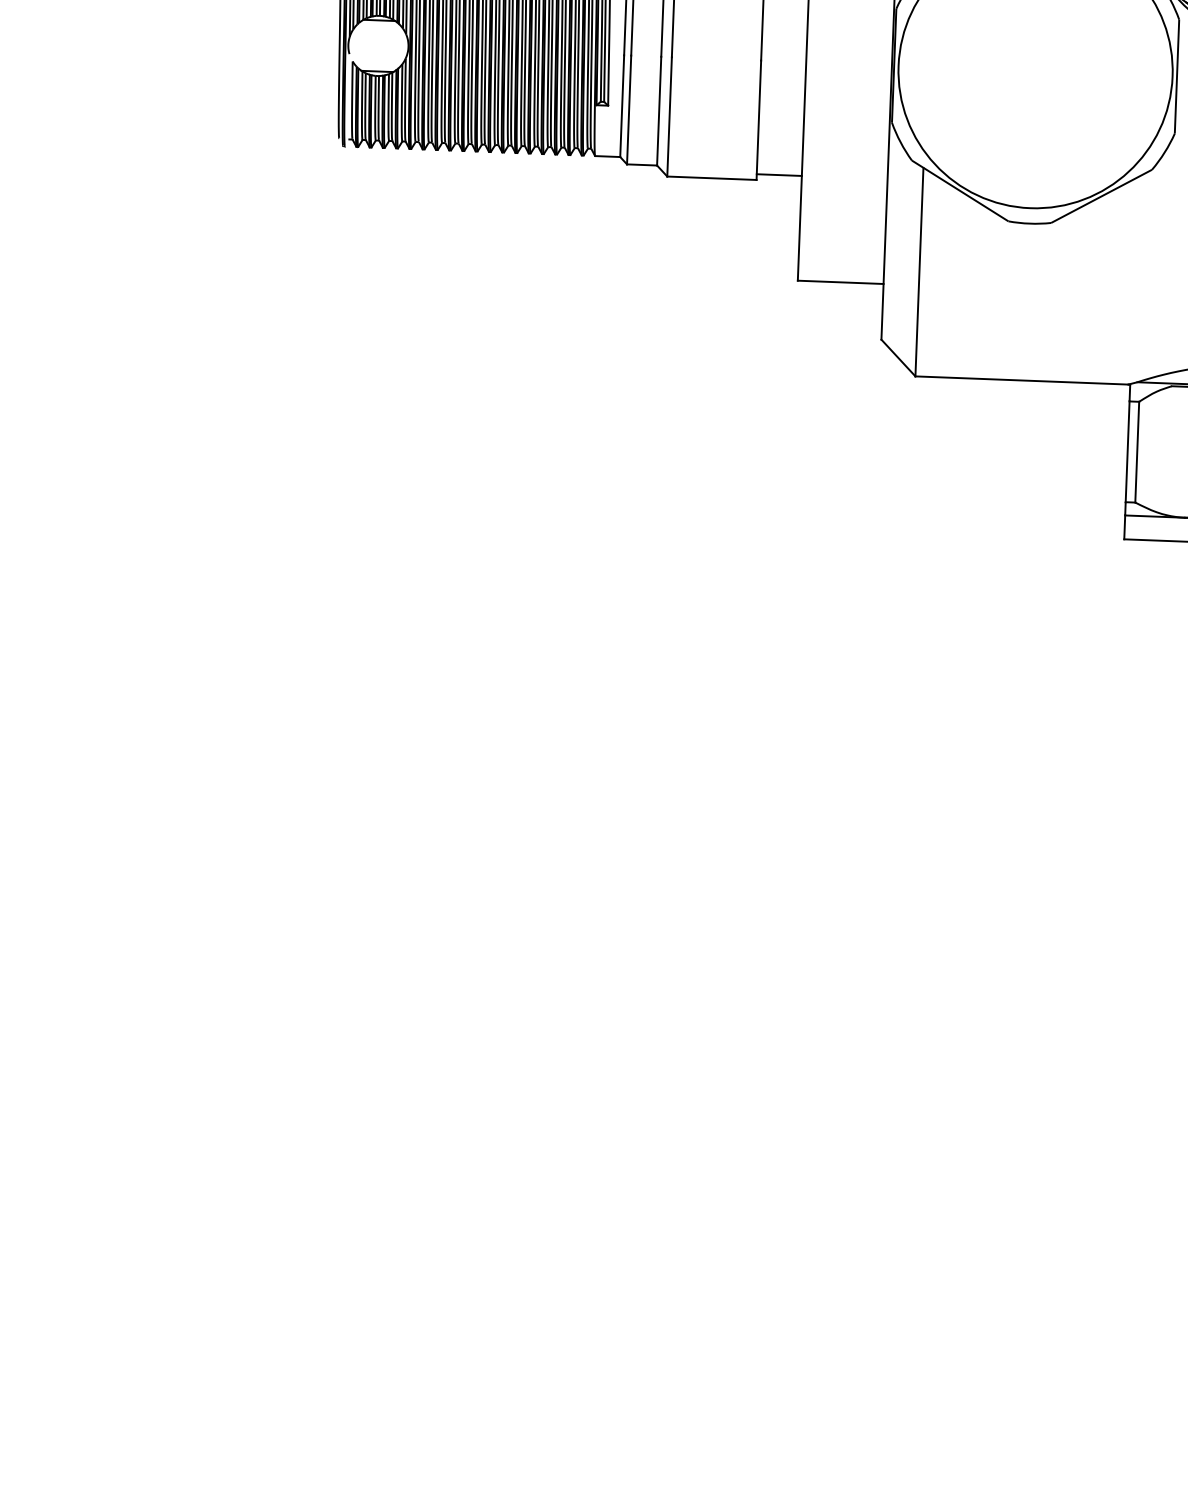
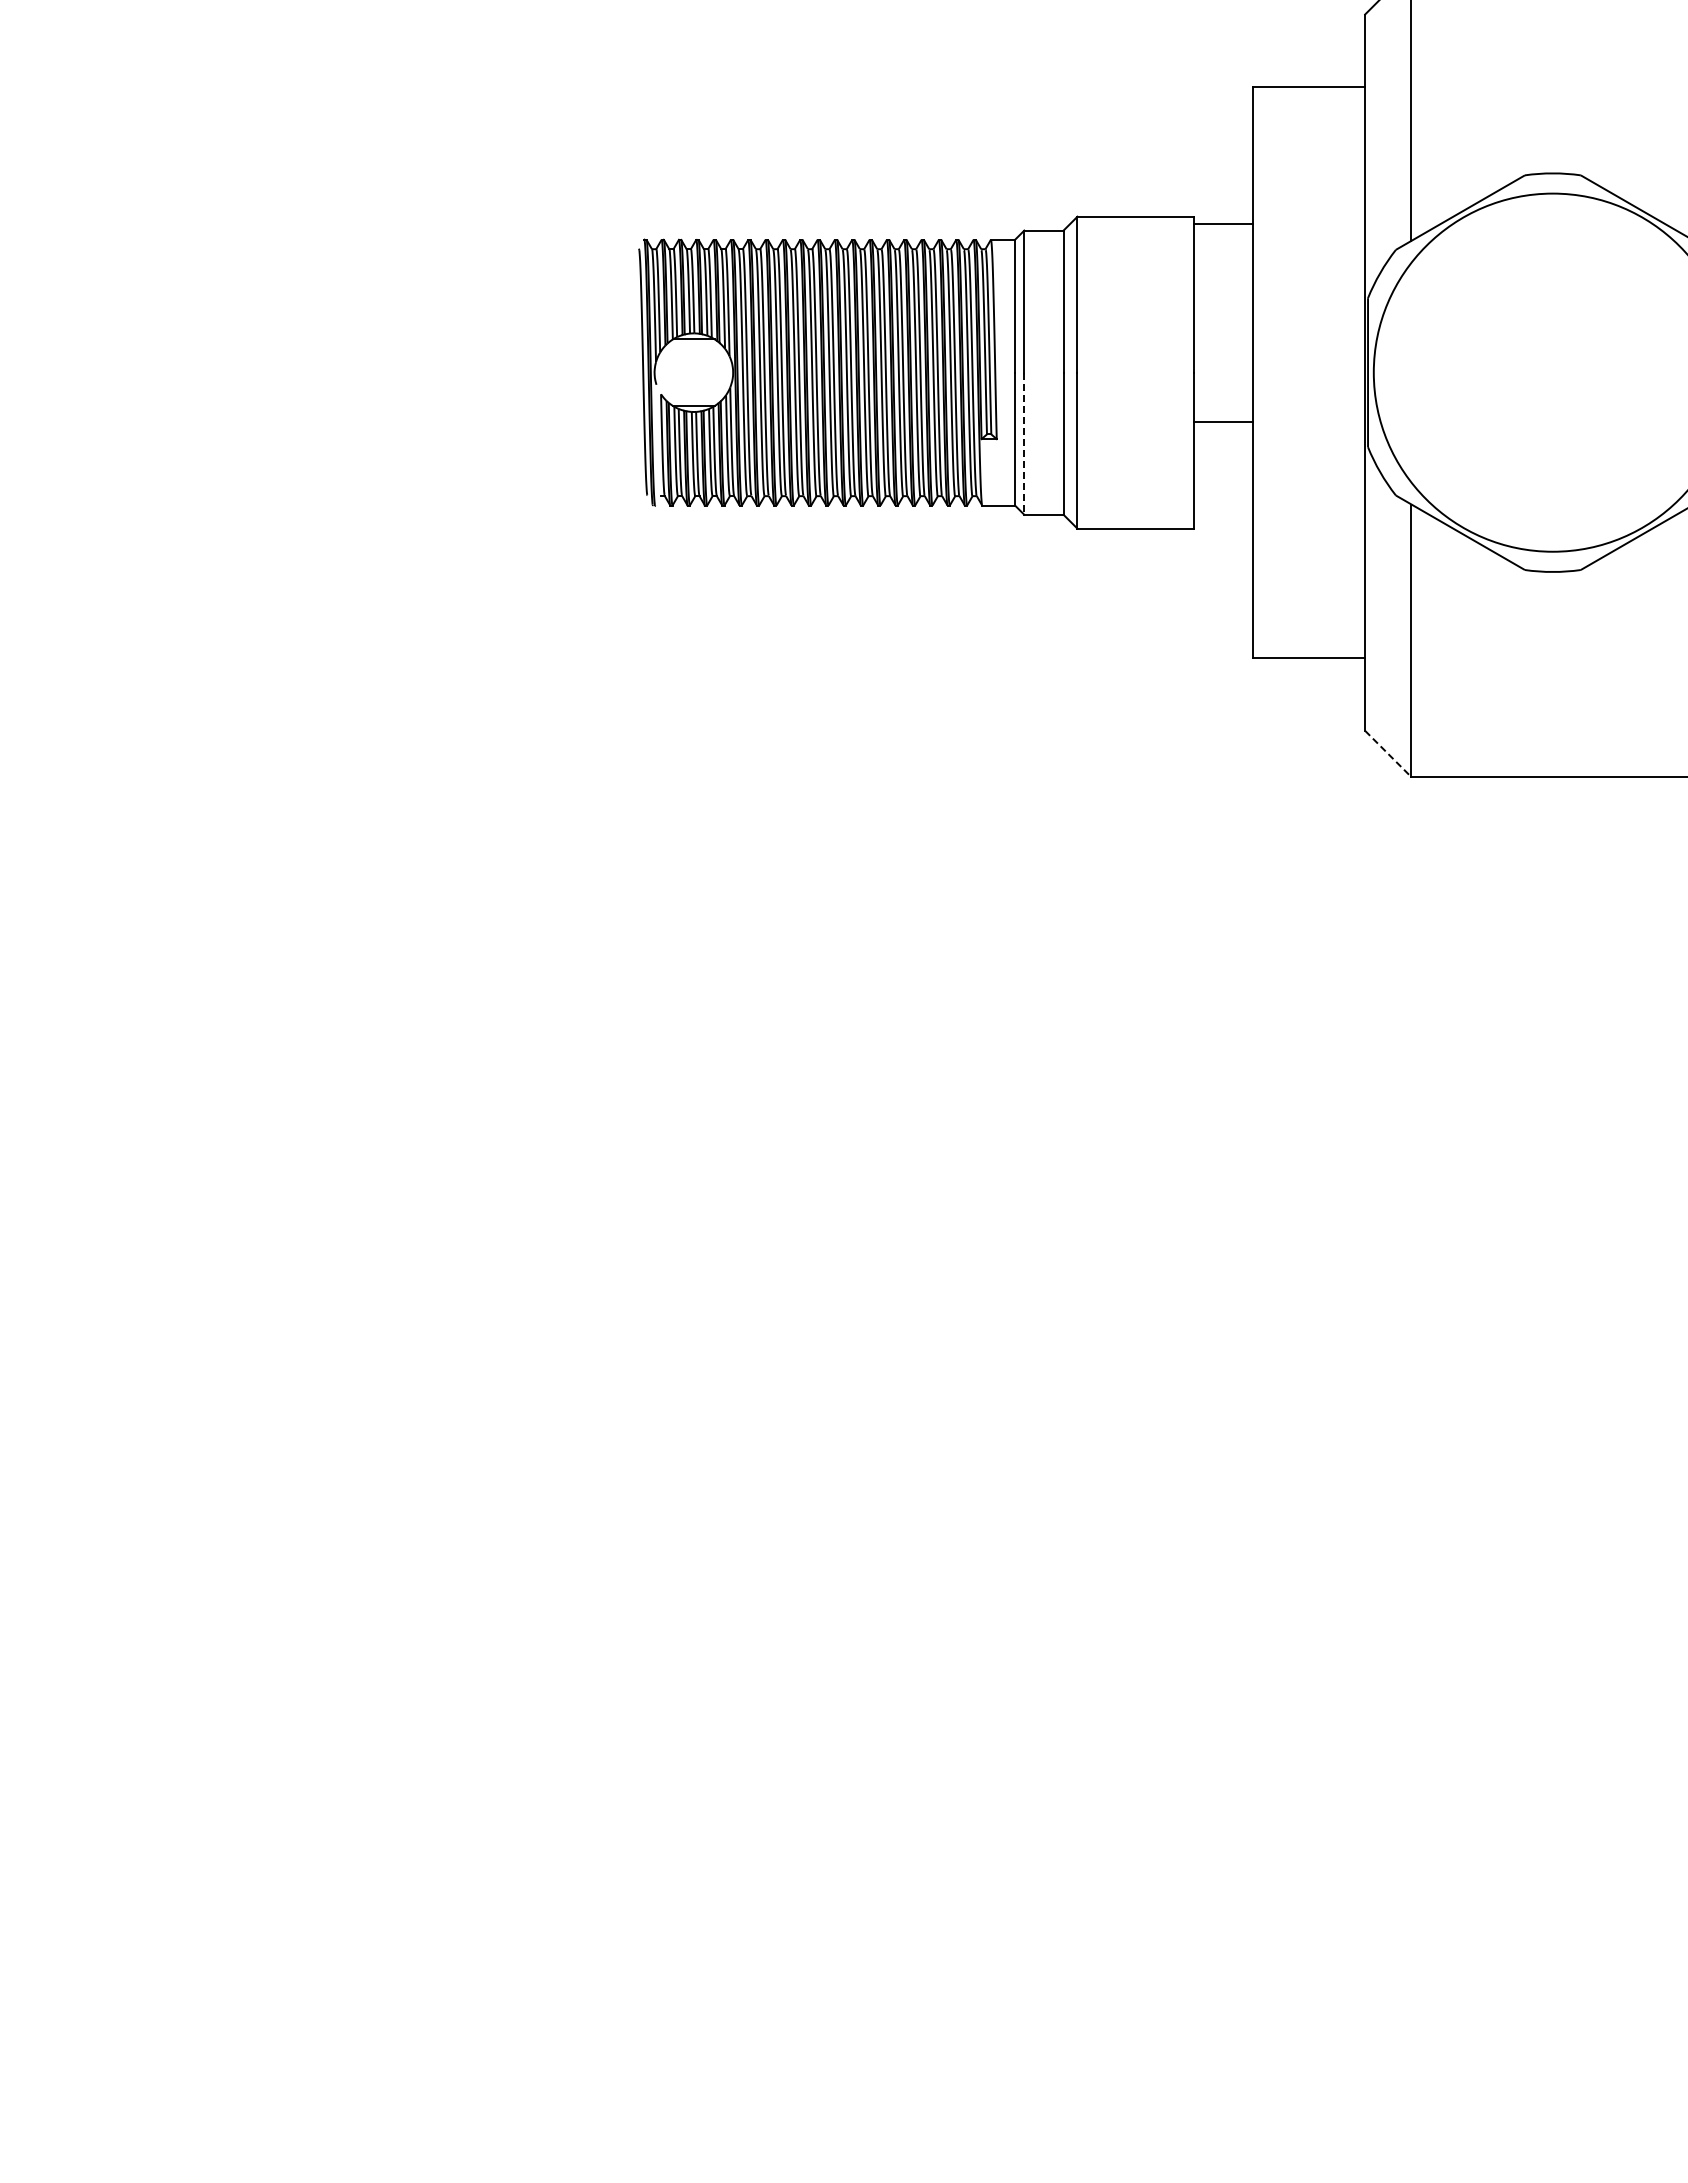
line: (629, 110) -> (1024, 444), solid -> dashed
line: (779, 175) -> (1223, 422), moved
line: (898, 357) -> (1388, 753), solid -> dashed

